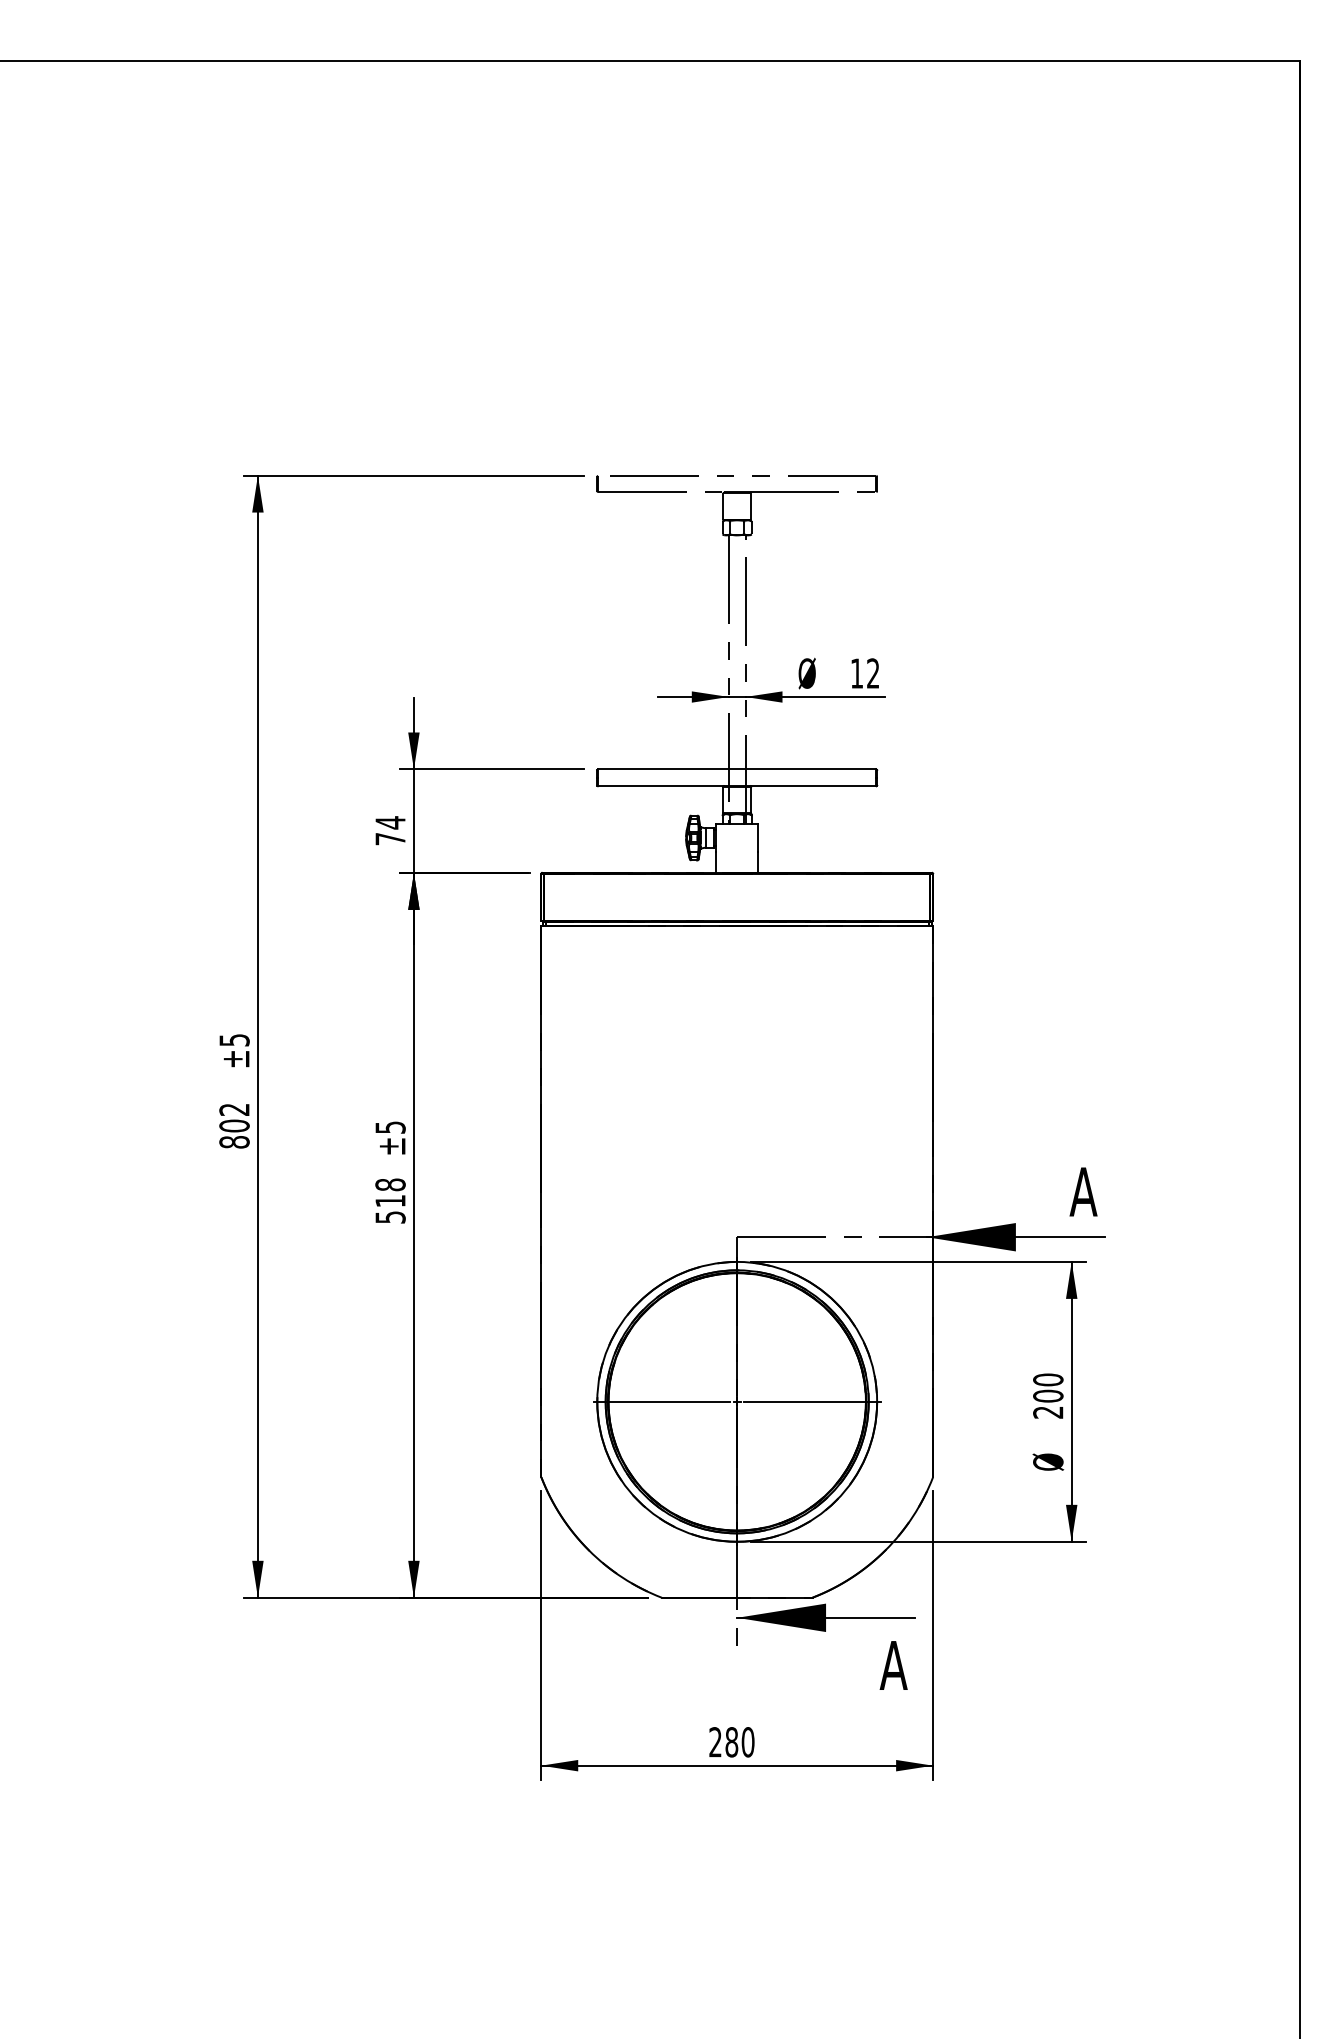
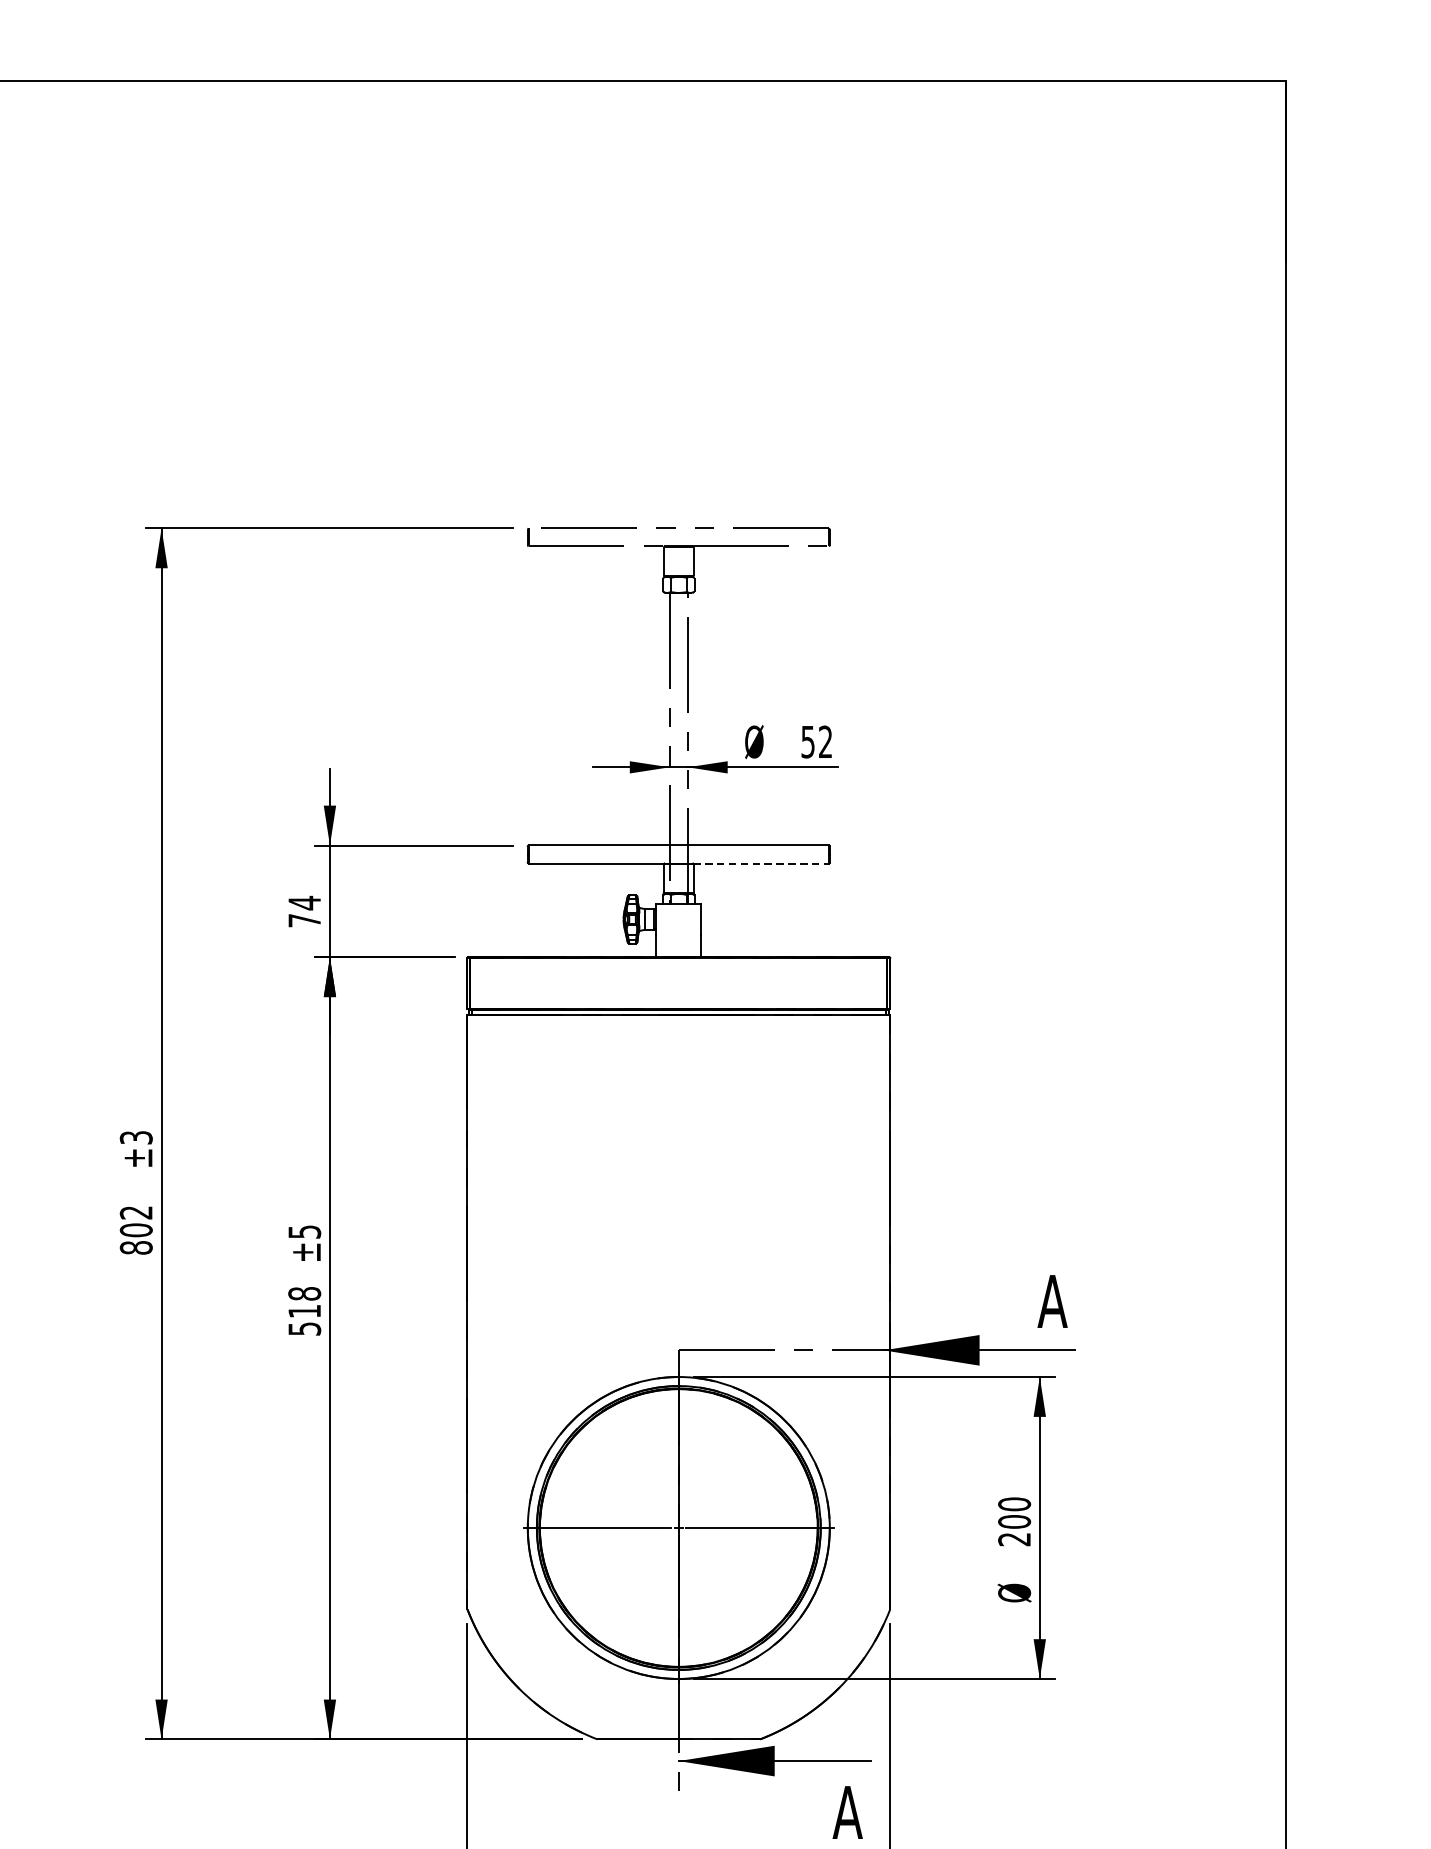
text: (856, 673) -> (807, 741), 12 -> 52
line: (813, 786) -> (761, 863), solid -> dashed
text: (234, 1039) -> (136, 1136), ±5 -> ±3

